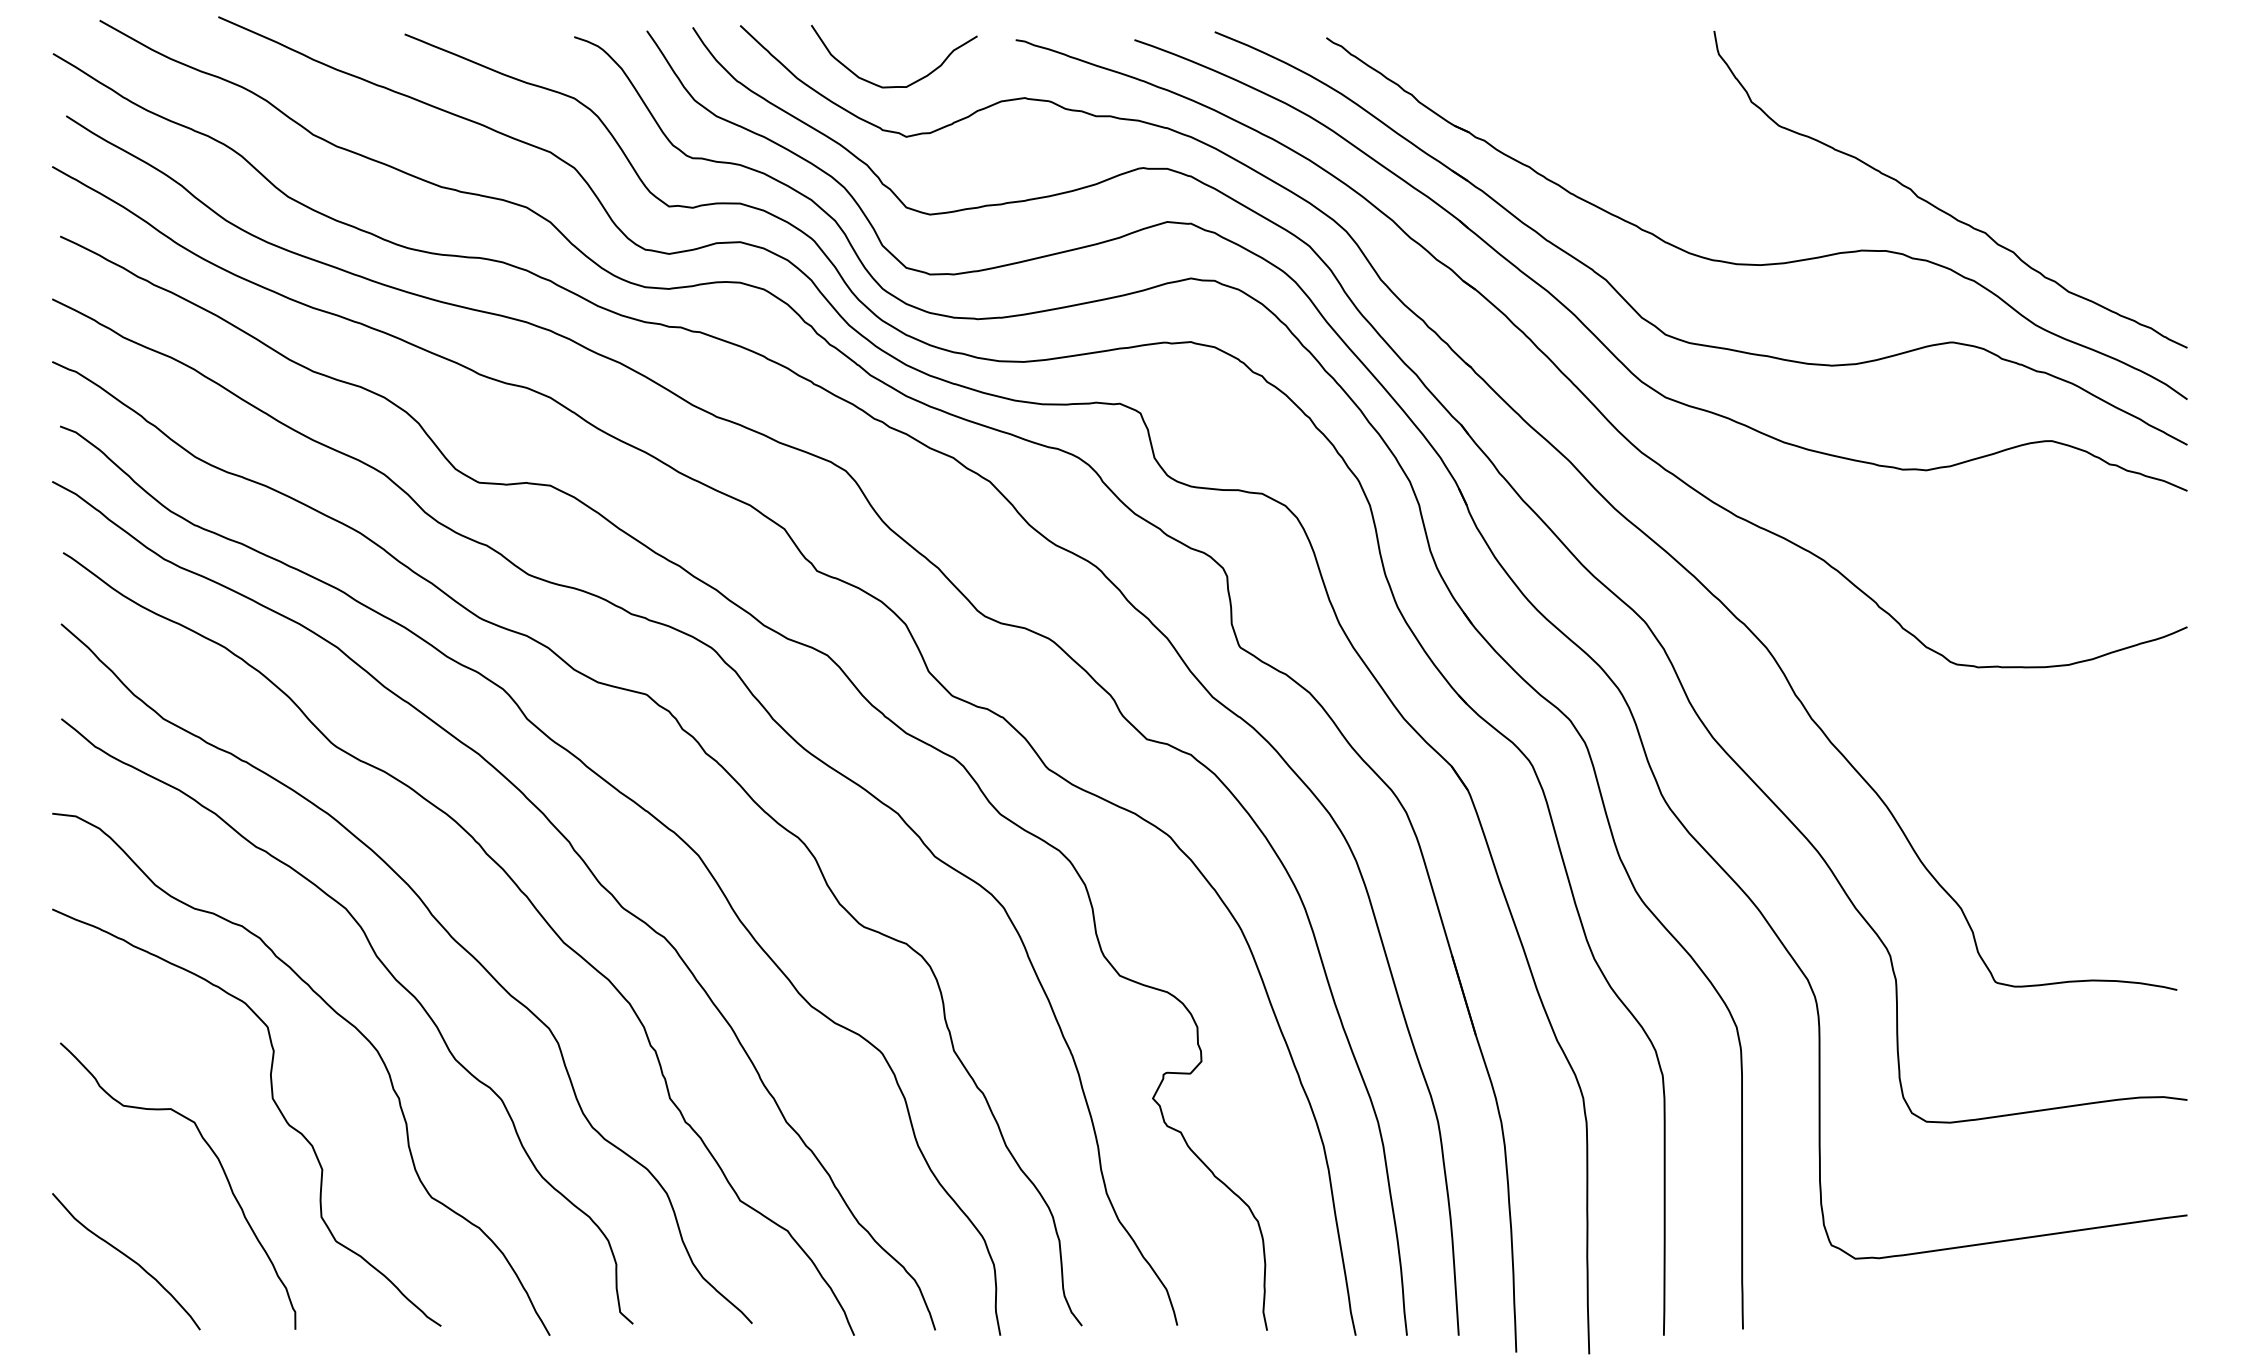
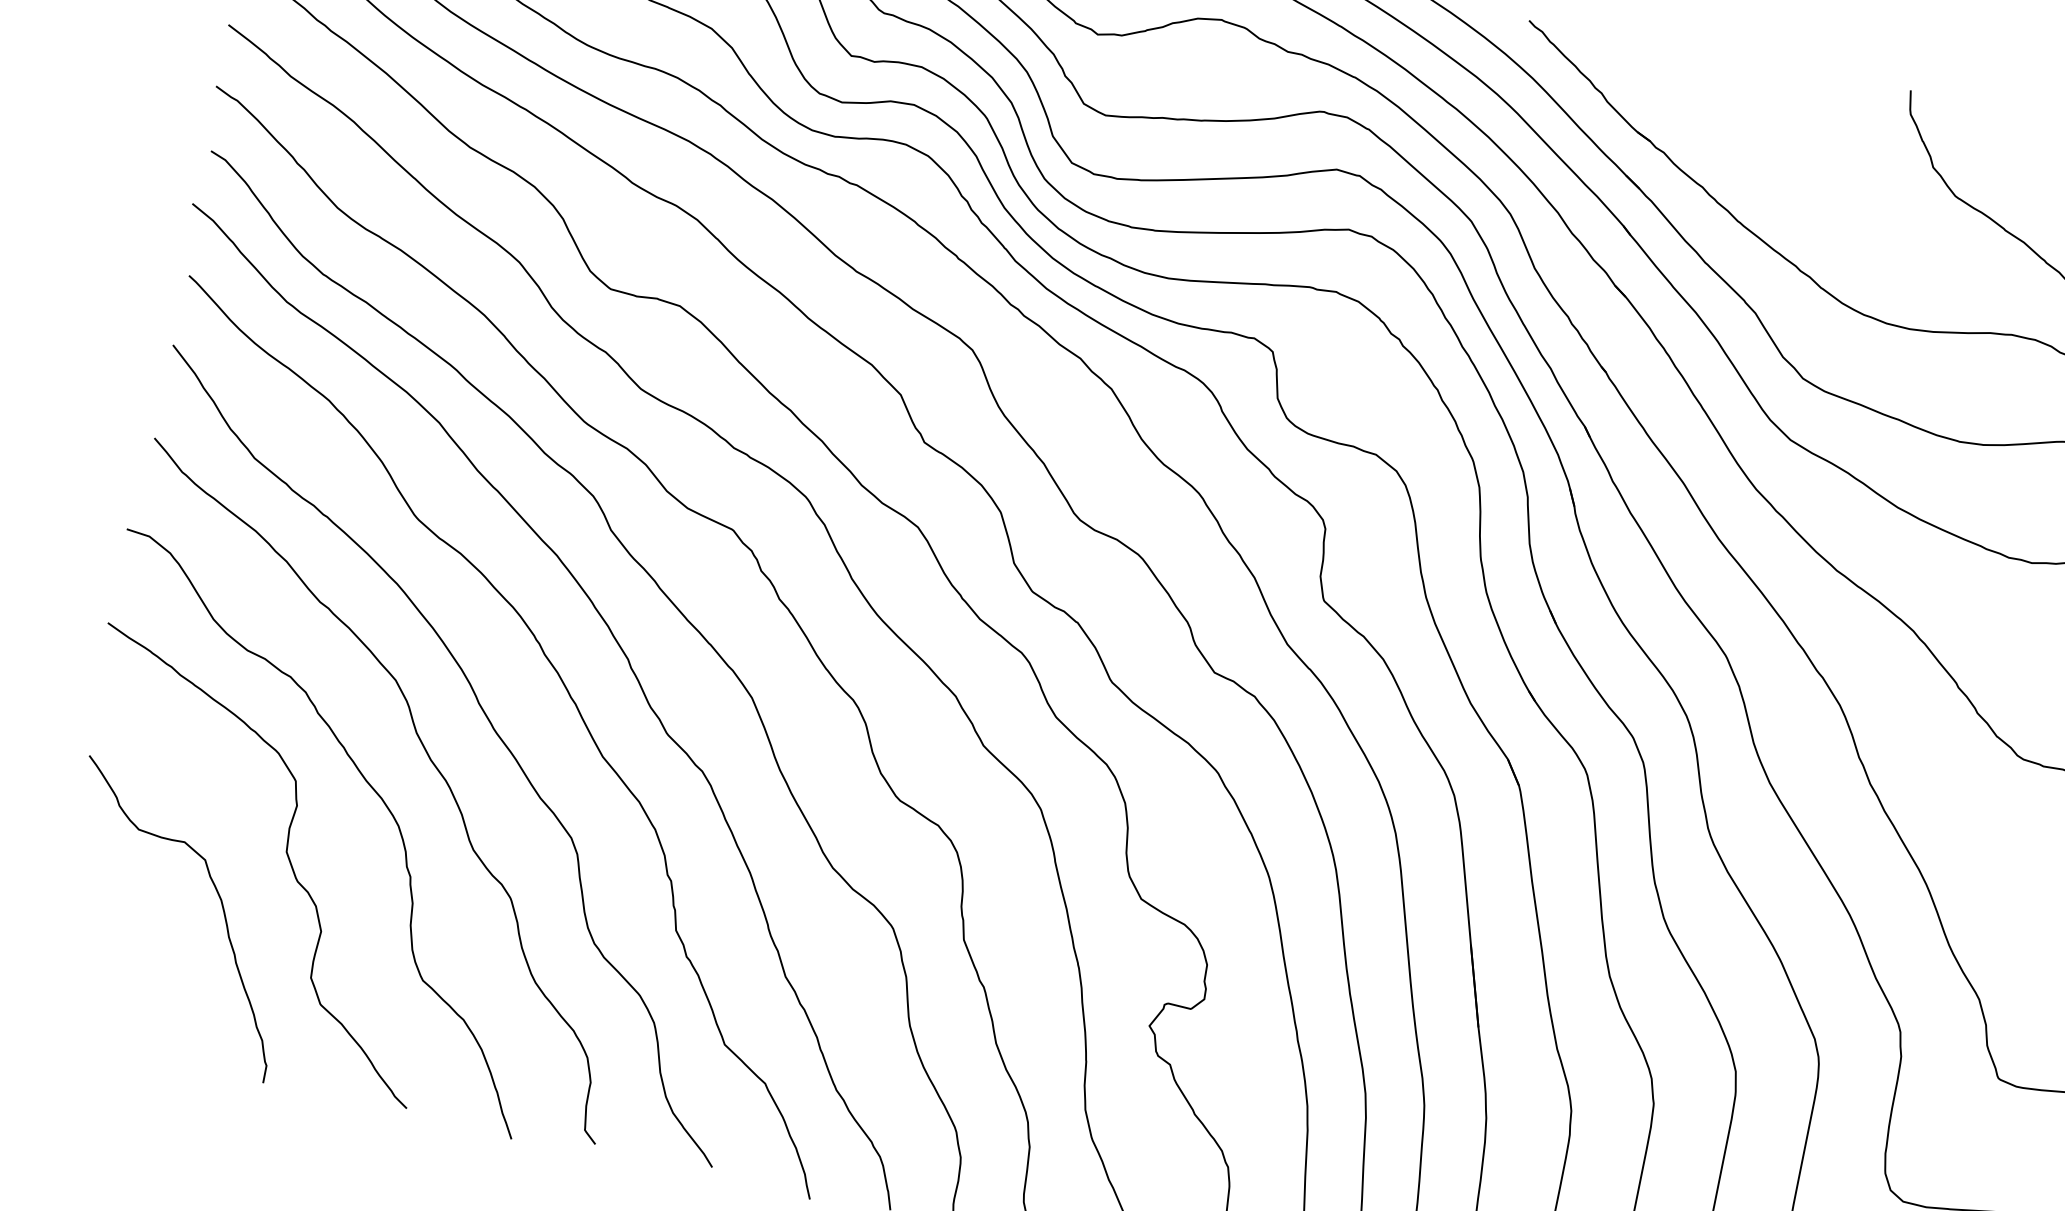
curve: (128, 1258) -> (113, 980), removed

